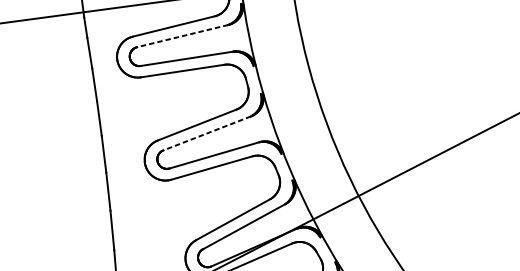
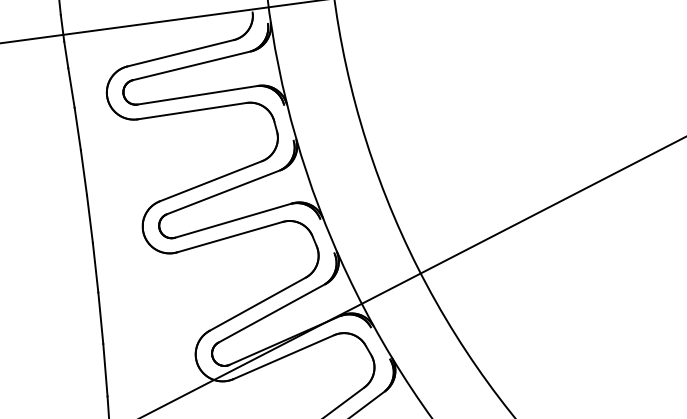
line: (182, 35) -> (191, 65), dashed -> solid
line: (206, 133) -> (223, 192), dashed -> solid

